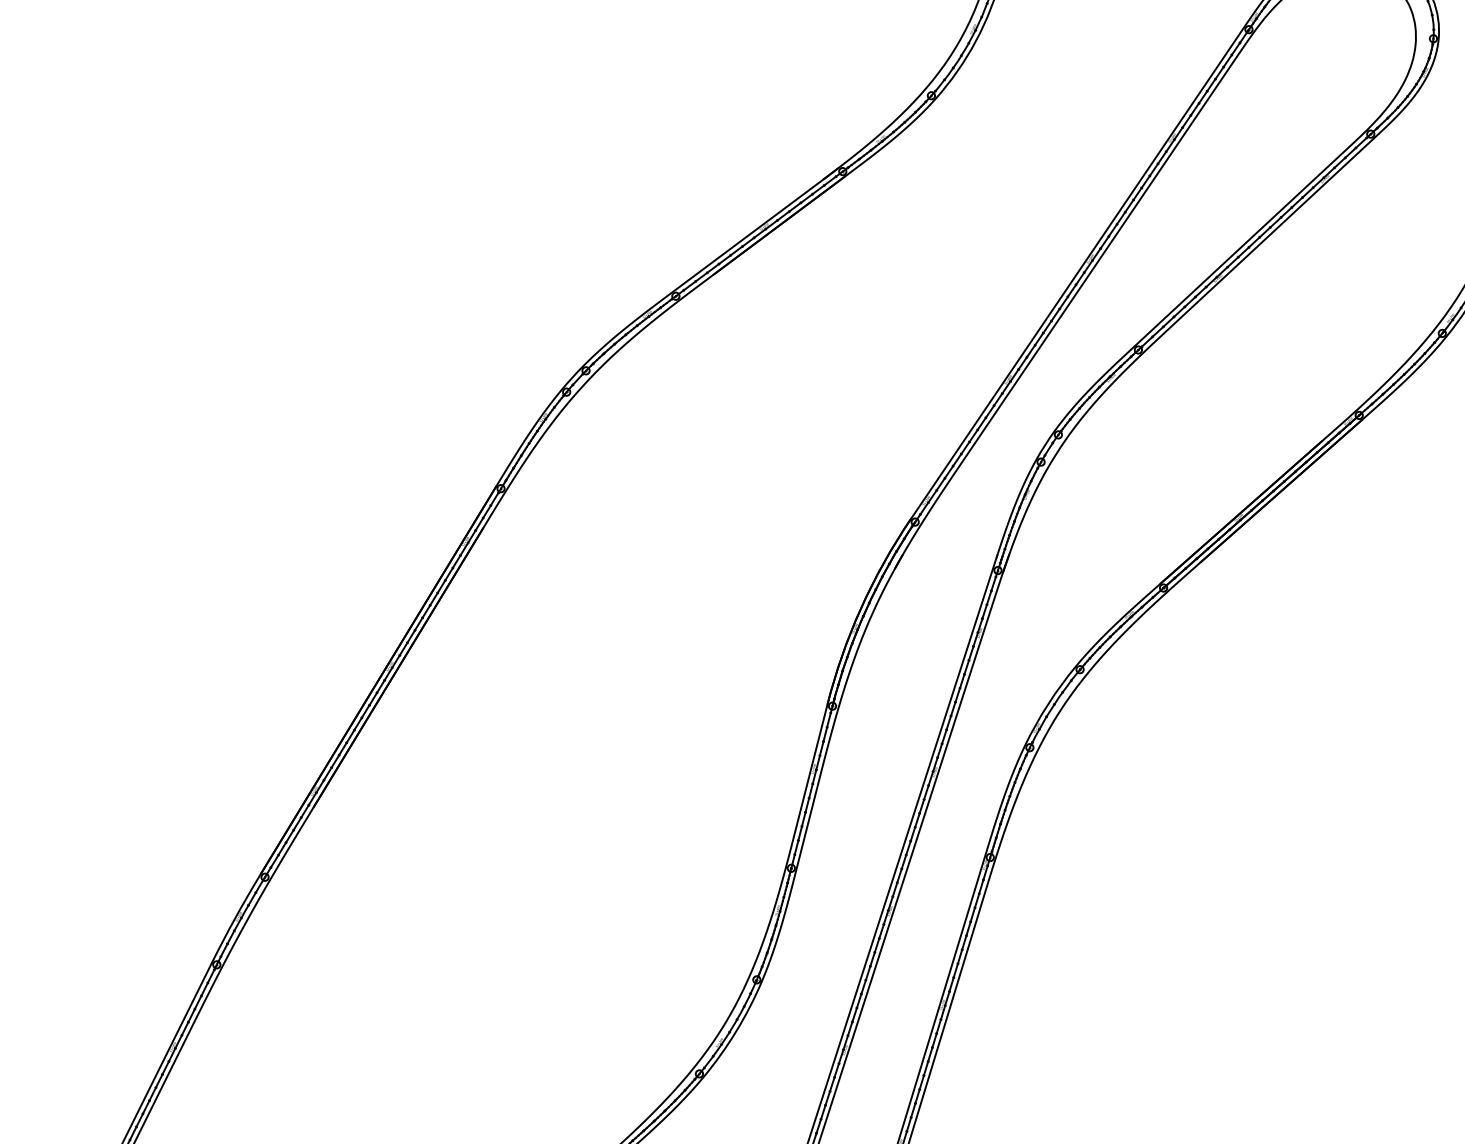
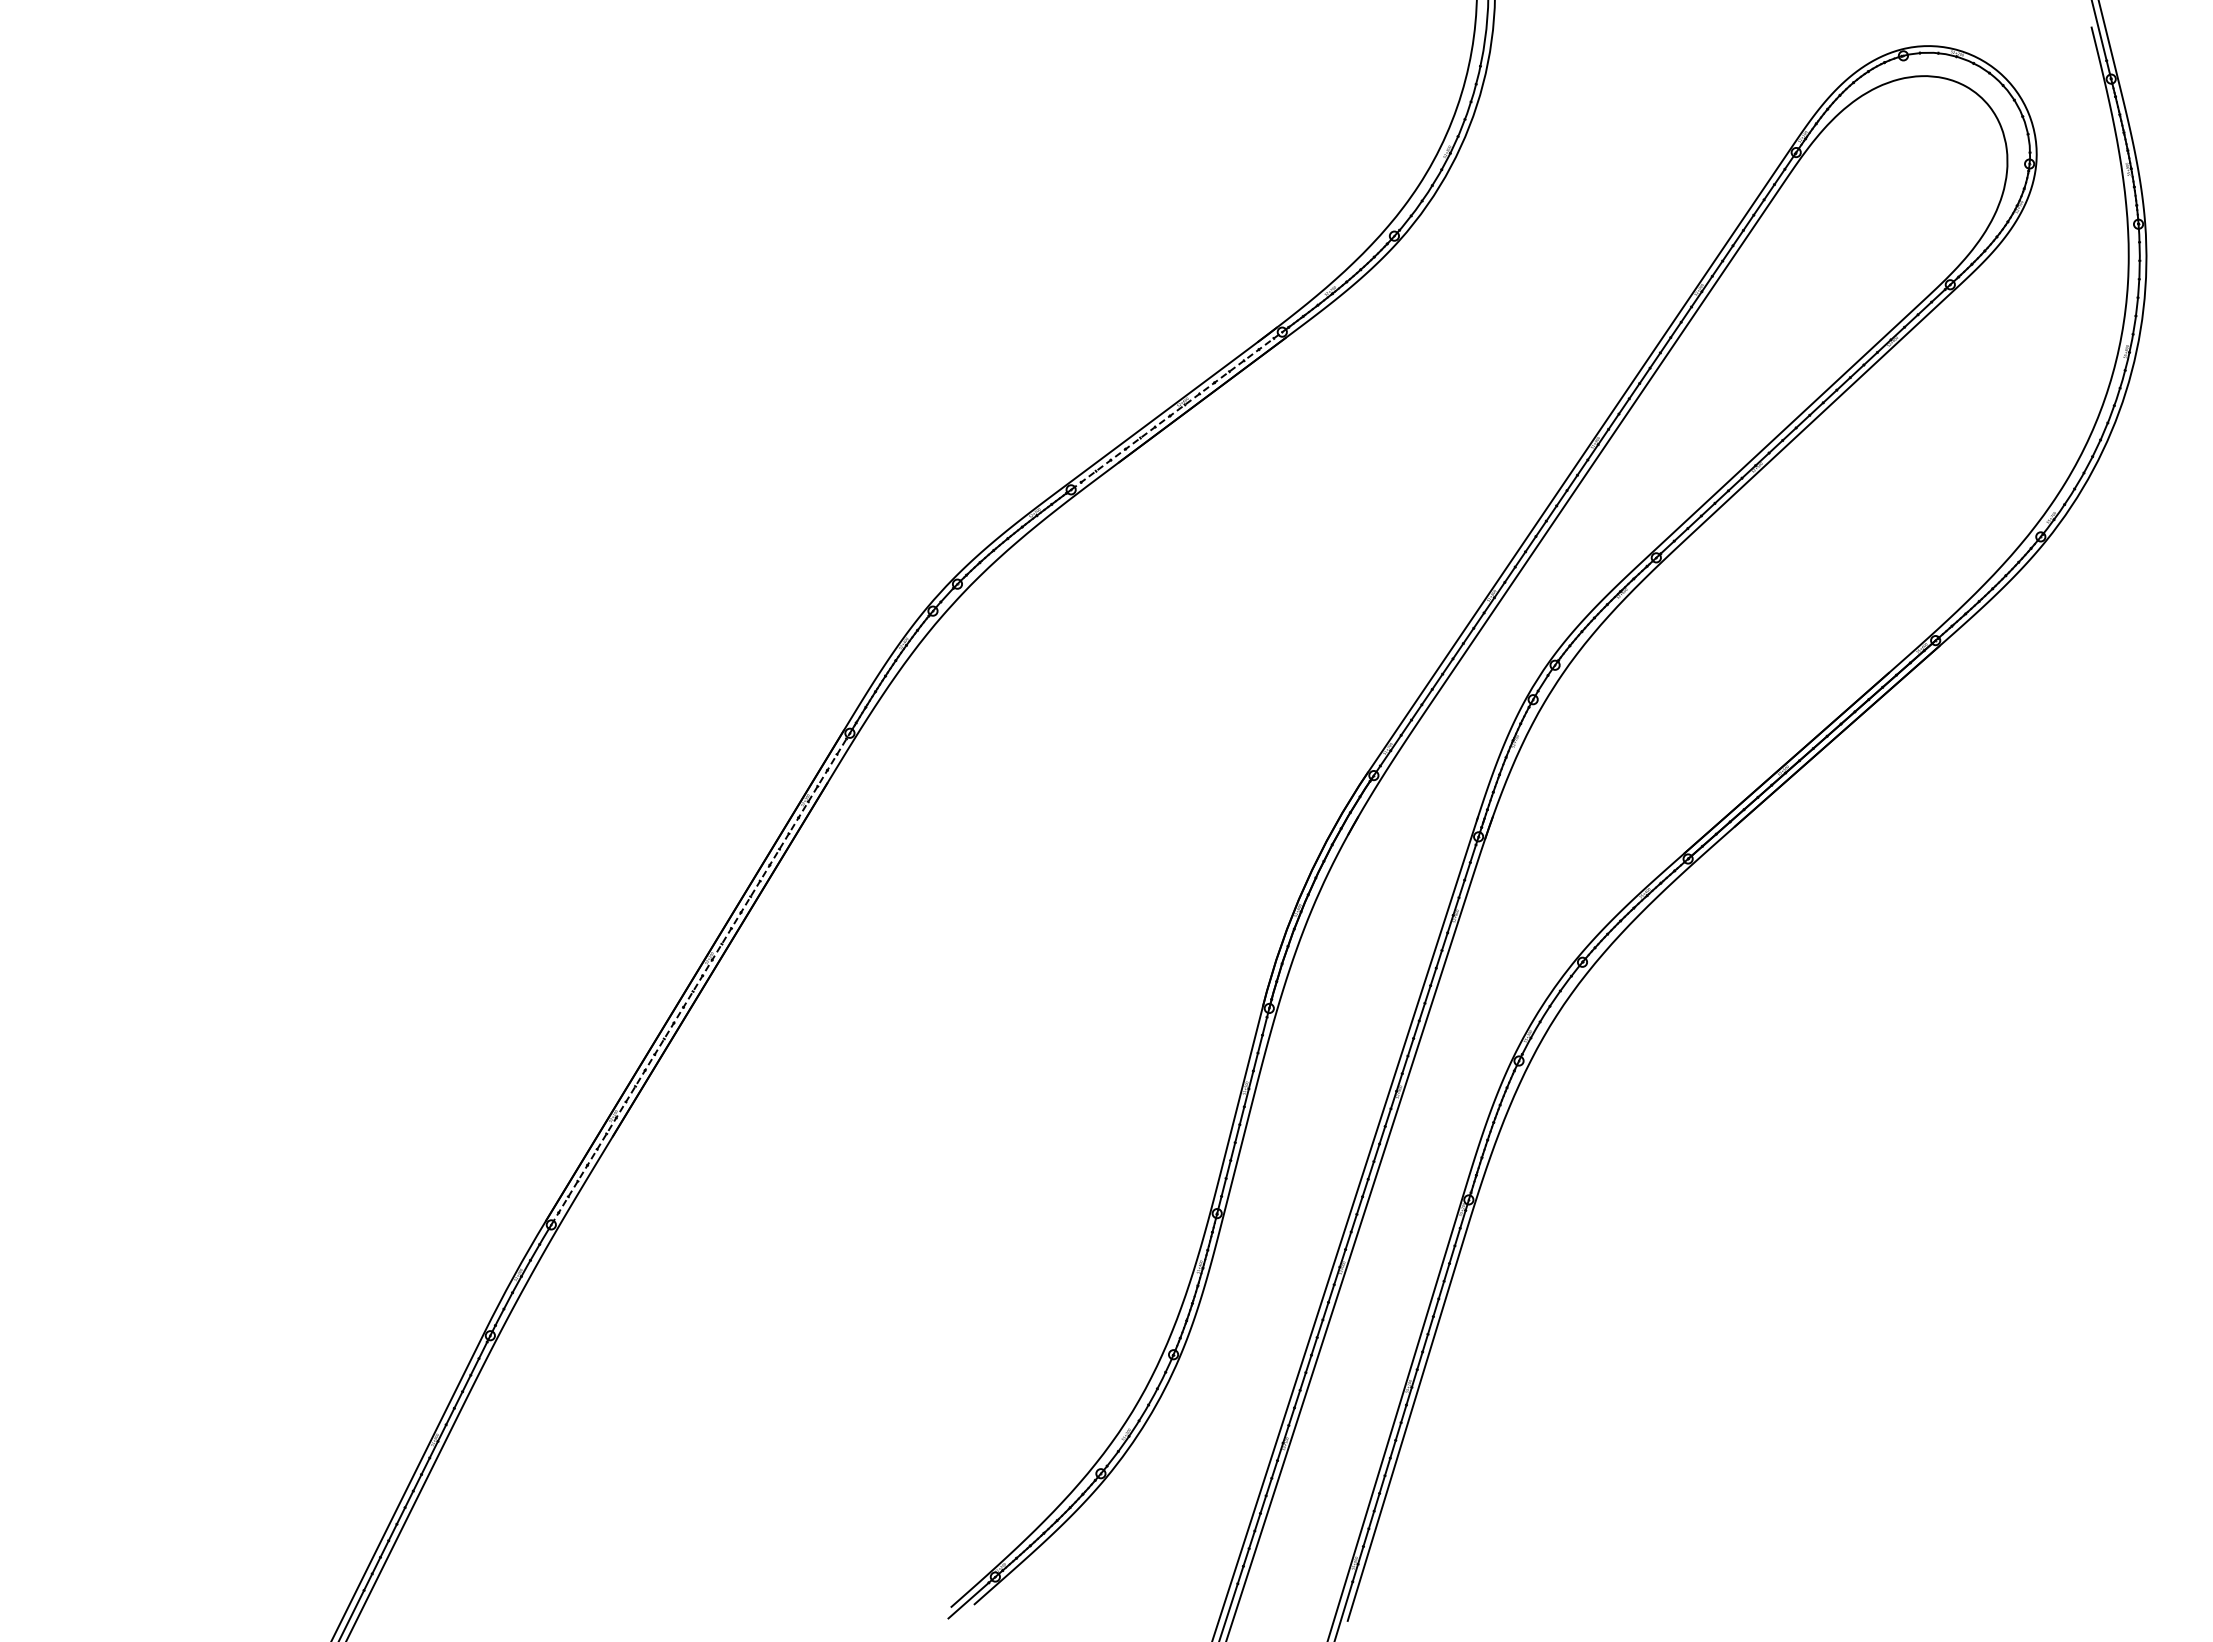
line: (759, 234) -> (1176, 411), solid -> dashed
line: (382, 683) -> (700, 979), solid -> dashed

